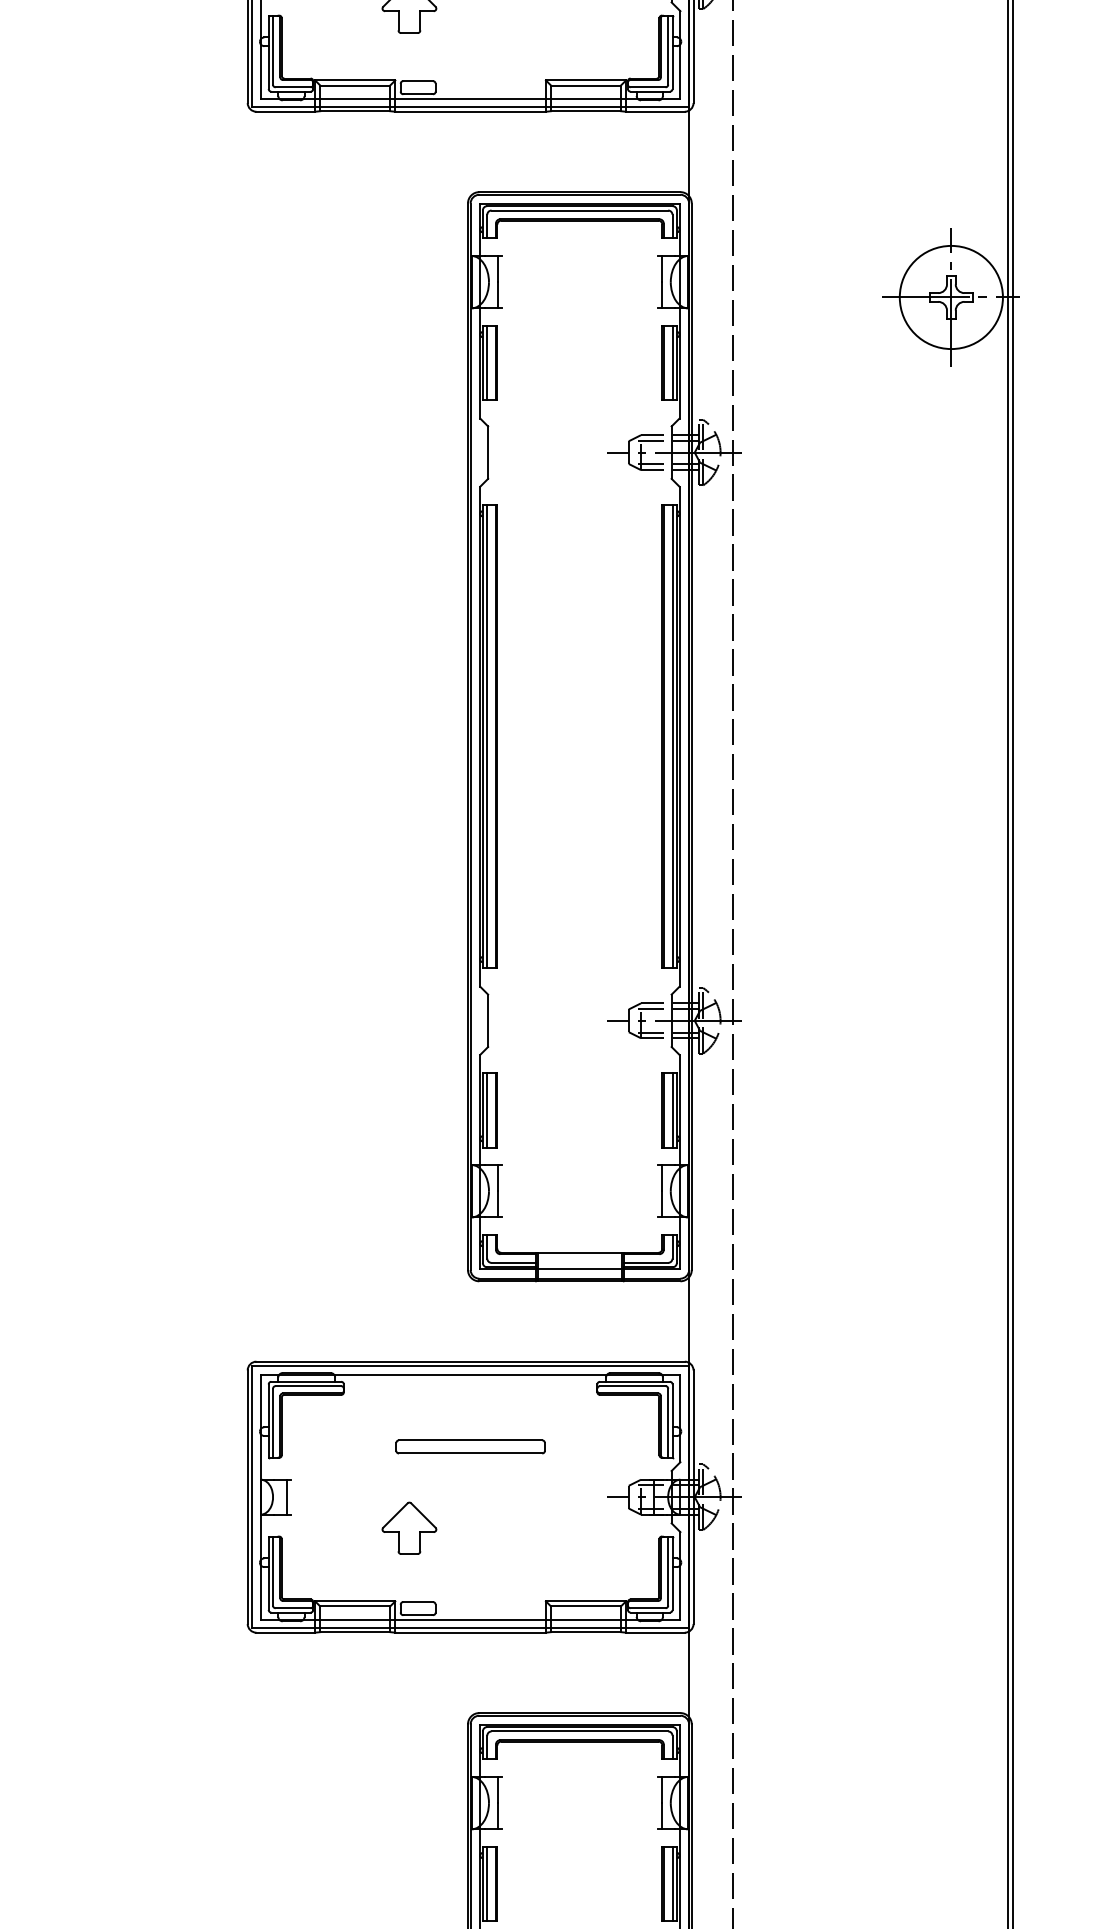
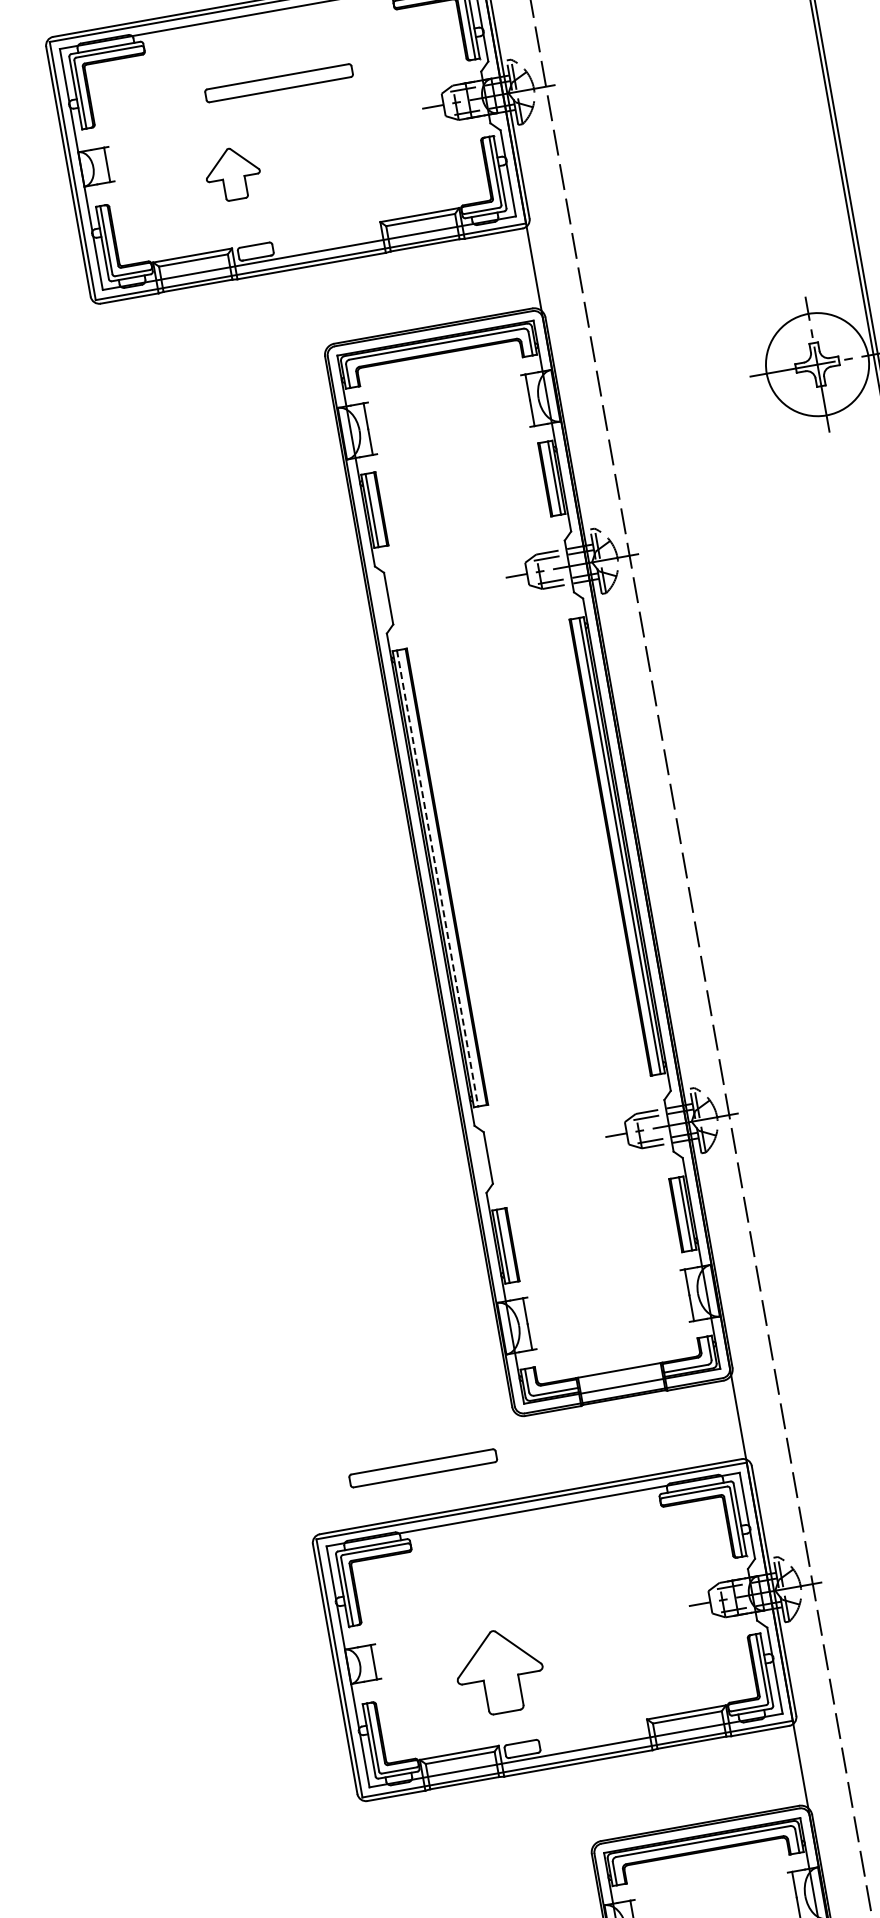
line: (487, 736) -> (437, 878), solid -> dashed
part: (470, 1446) -> (423, 1467), moved
part: (409, 1527) -> (499, 1670), size x1.6

